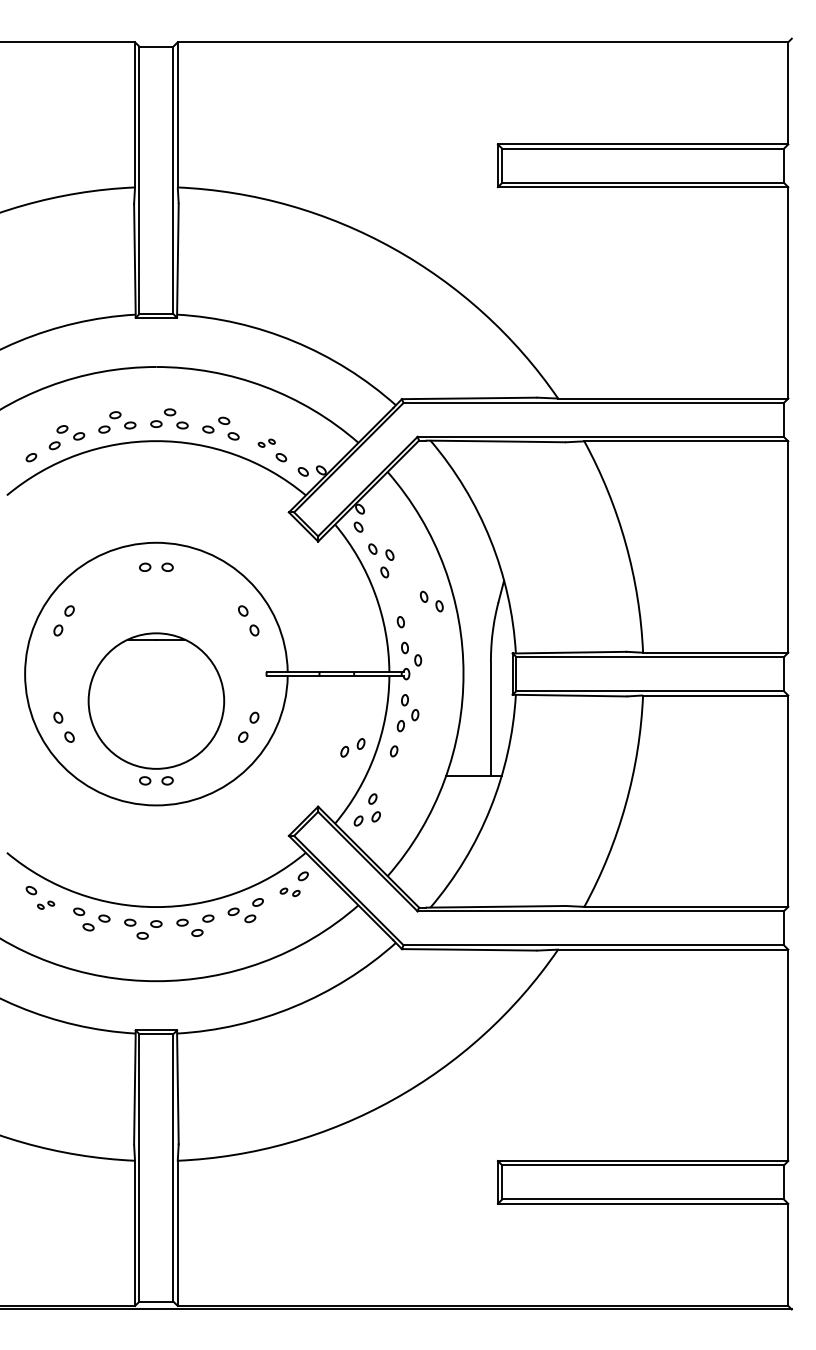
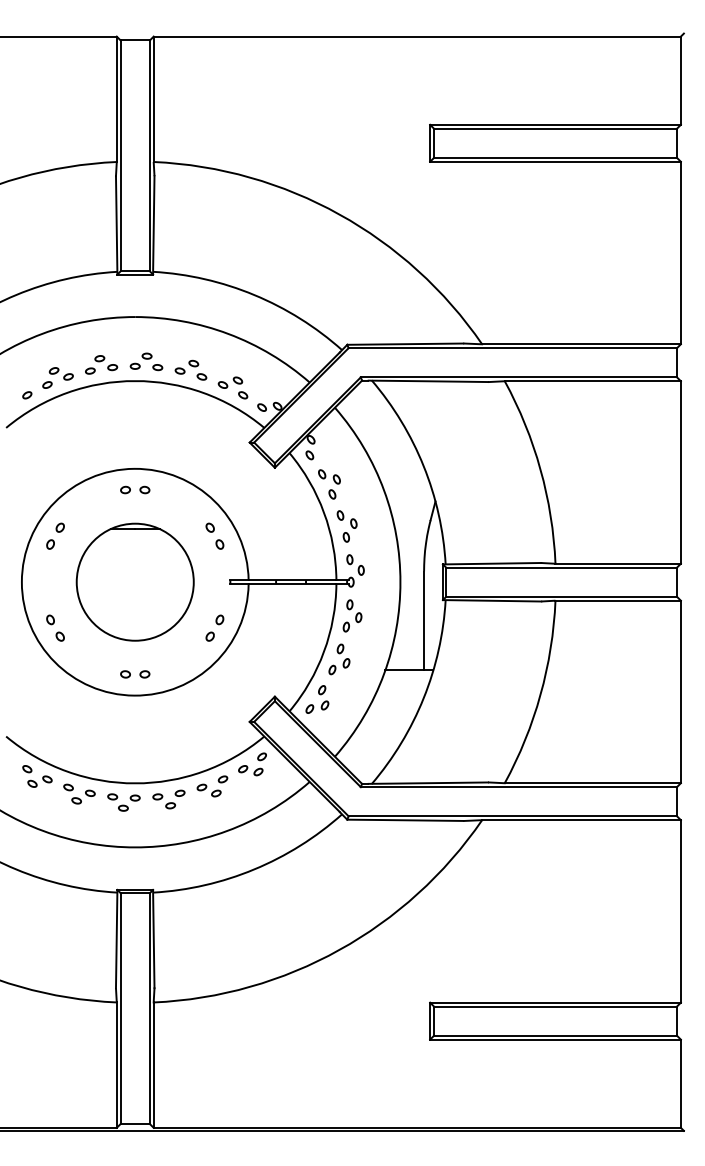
part: (266, 443) -> (230, 383), size x1.67
part: (431, 601) -> (346, 519), moved
part: (156, 700) -> (135, 581), moved
part: (352, 747) -> (339, 666), moved
part: (289, 892) -> (250, 770), size x1.43
part: (45, 905) -> (39, 782), size x1.67

